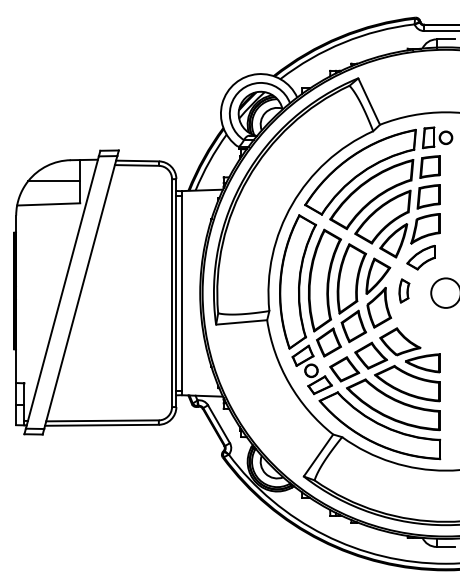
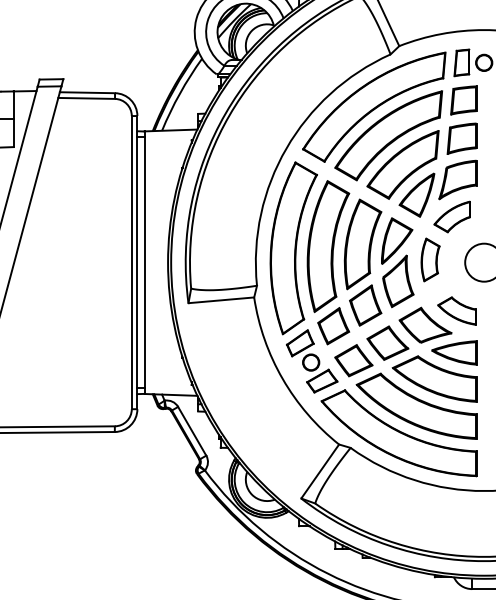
part: (404, 290) -> (430, 259), size x1.43
part: (424, 330) -> (456, 310), added

